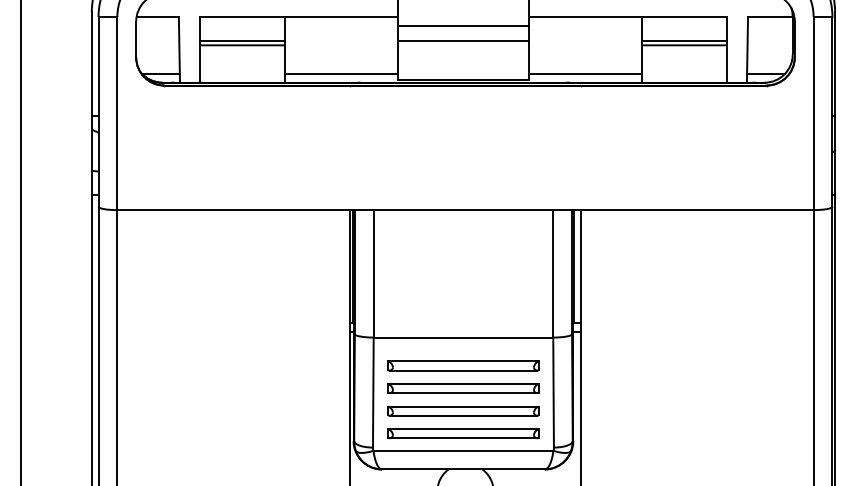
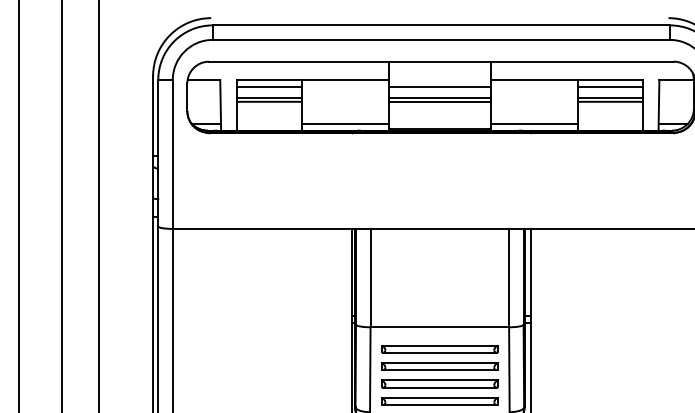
line: (241, 26) -> (268, 87), added
line: (684, 26) -> (610, 87), added
line: (463, 44) -> (439, 101), added

